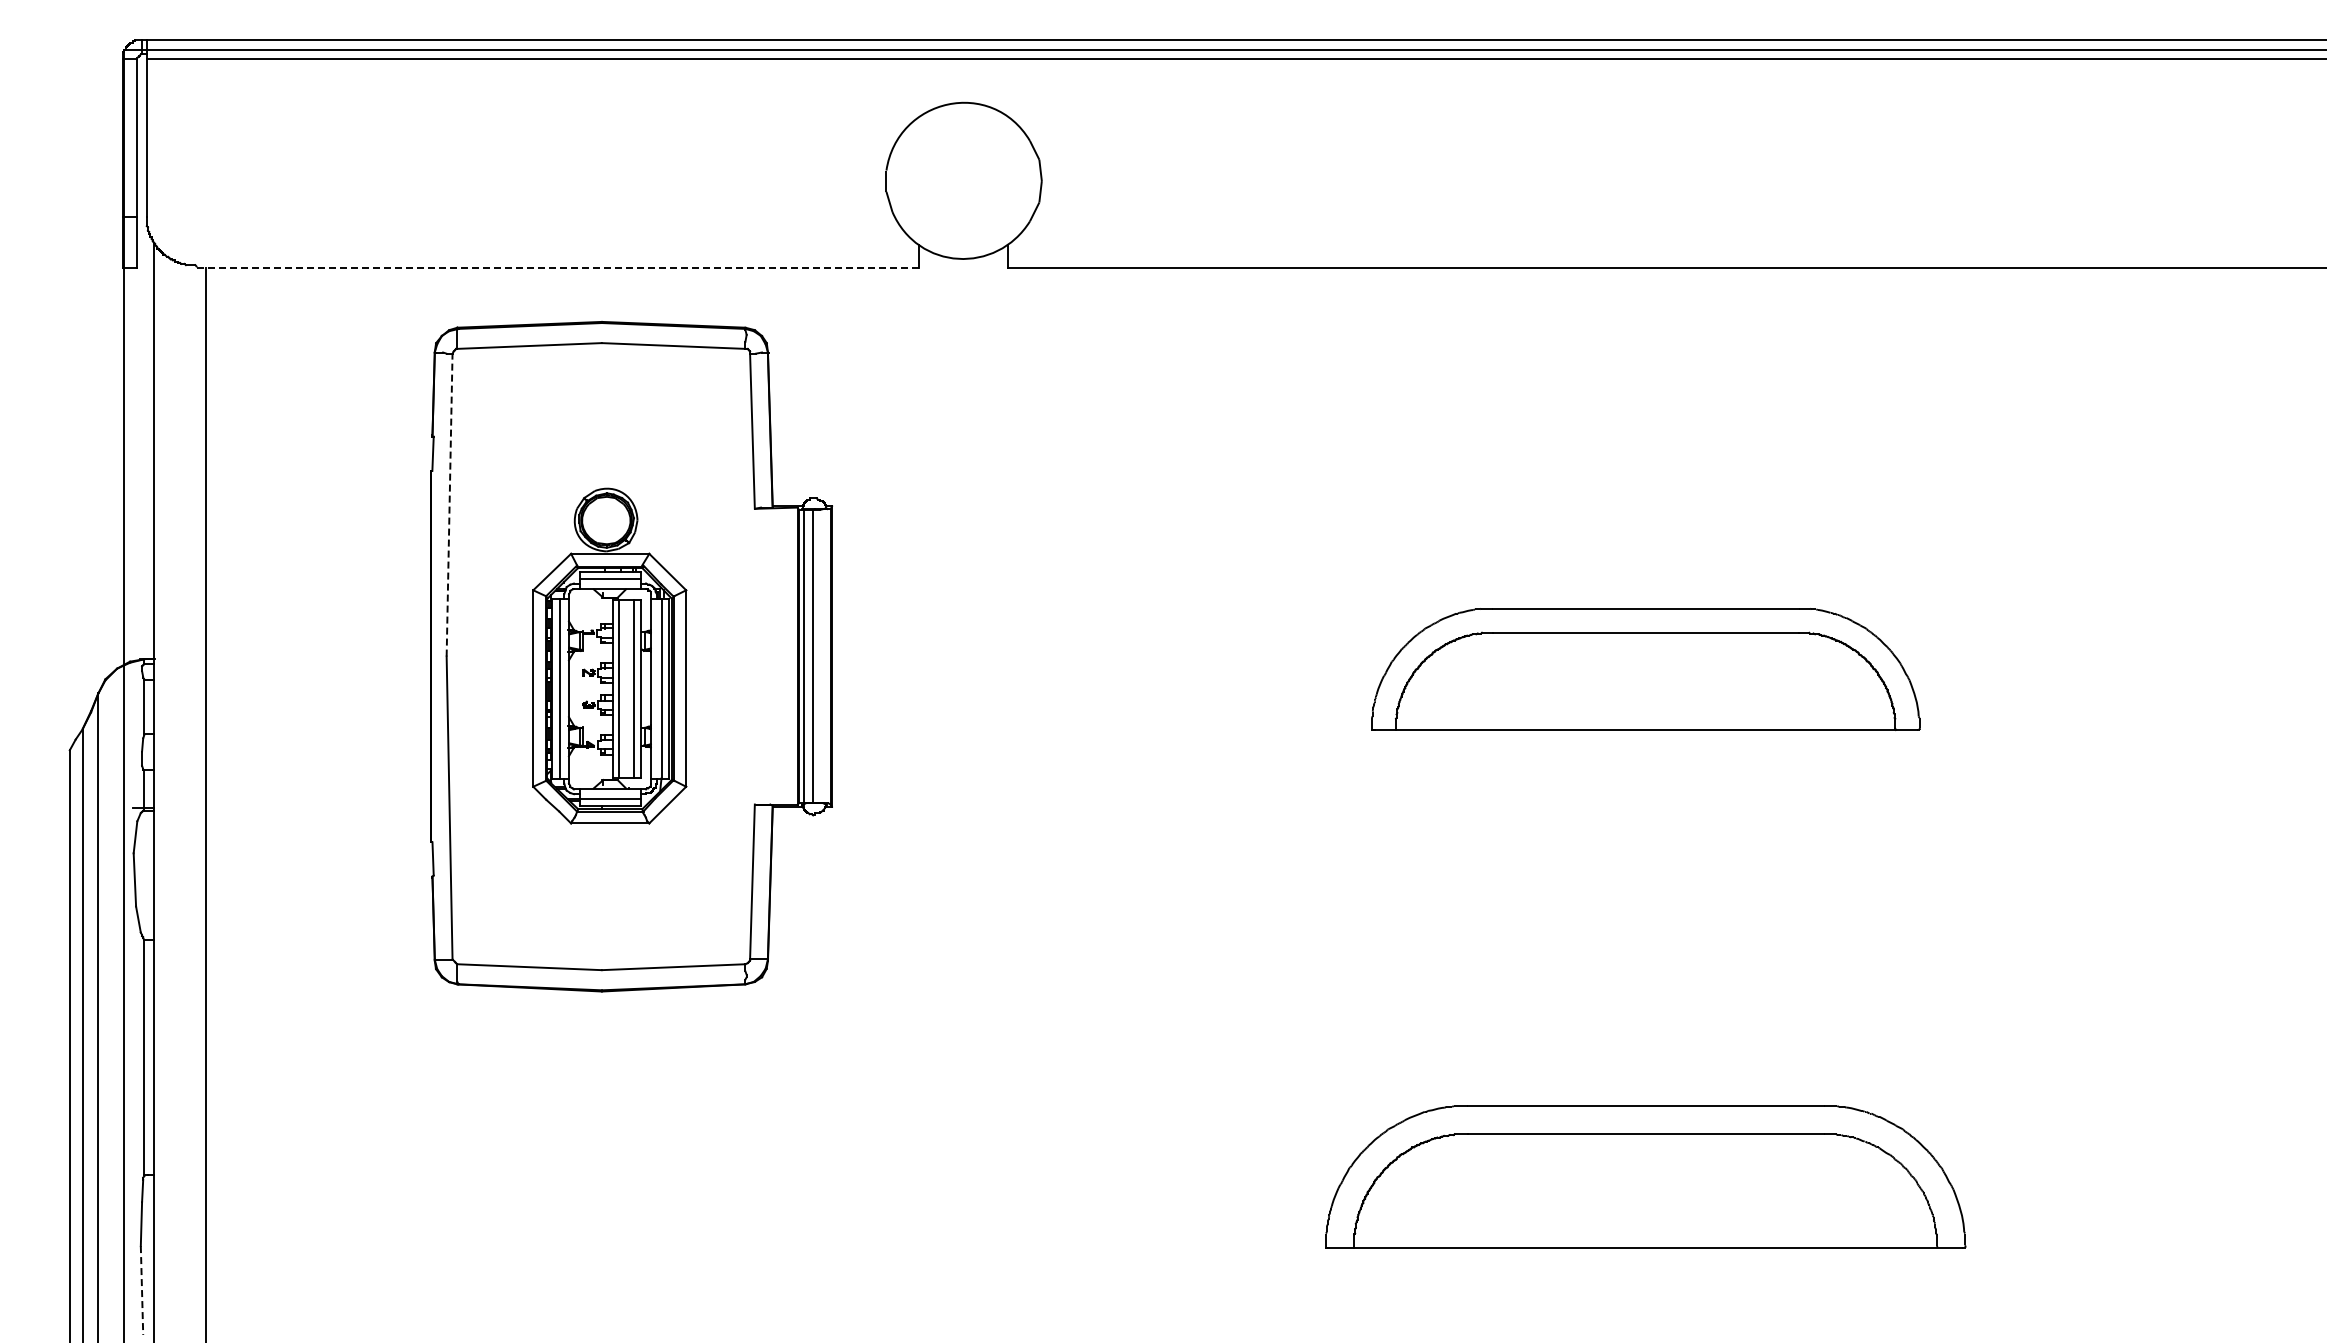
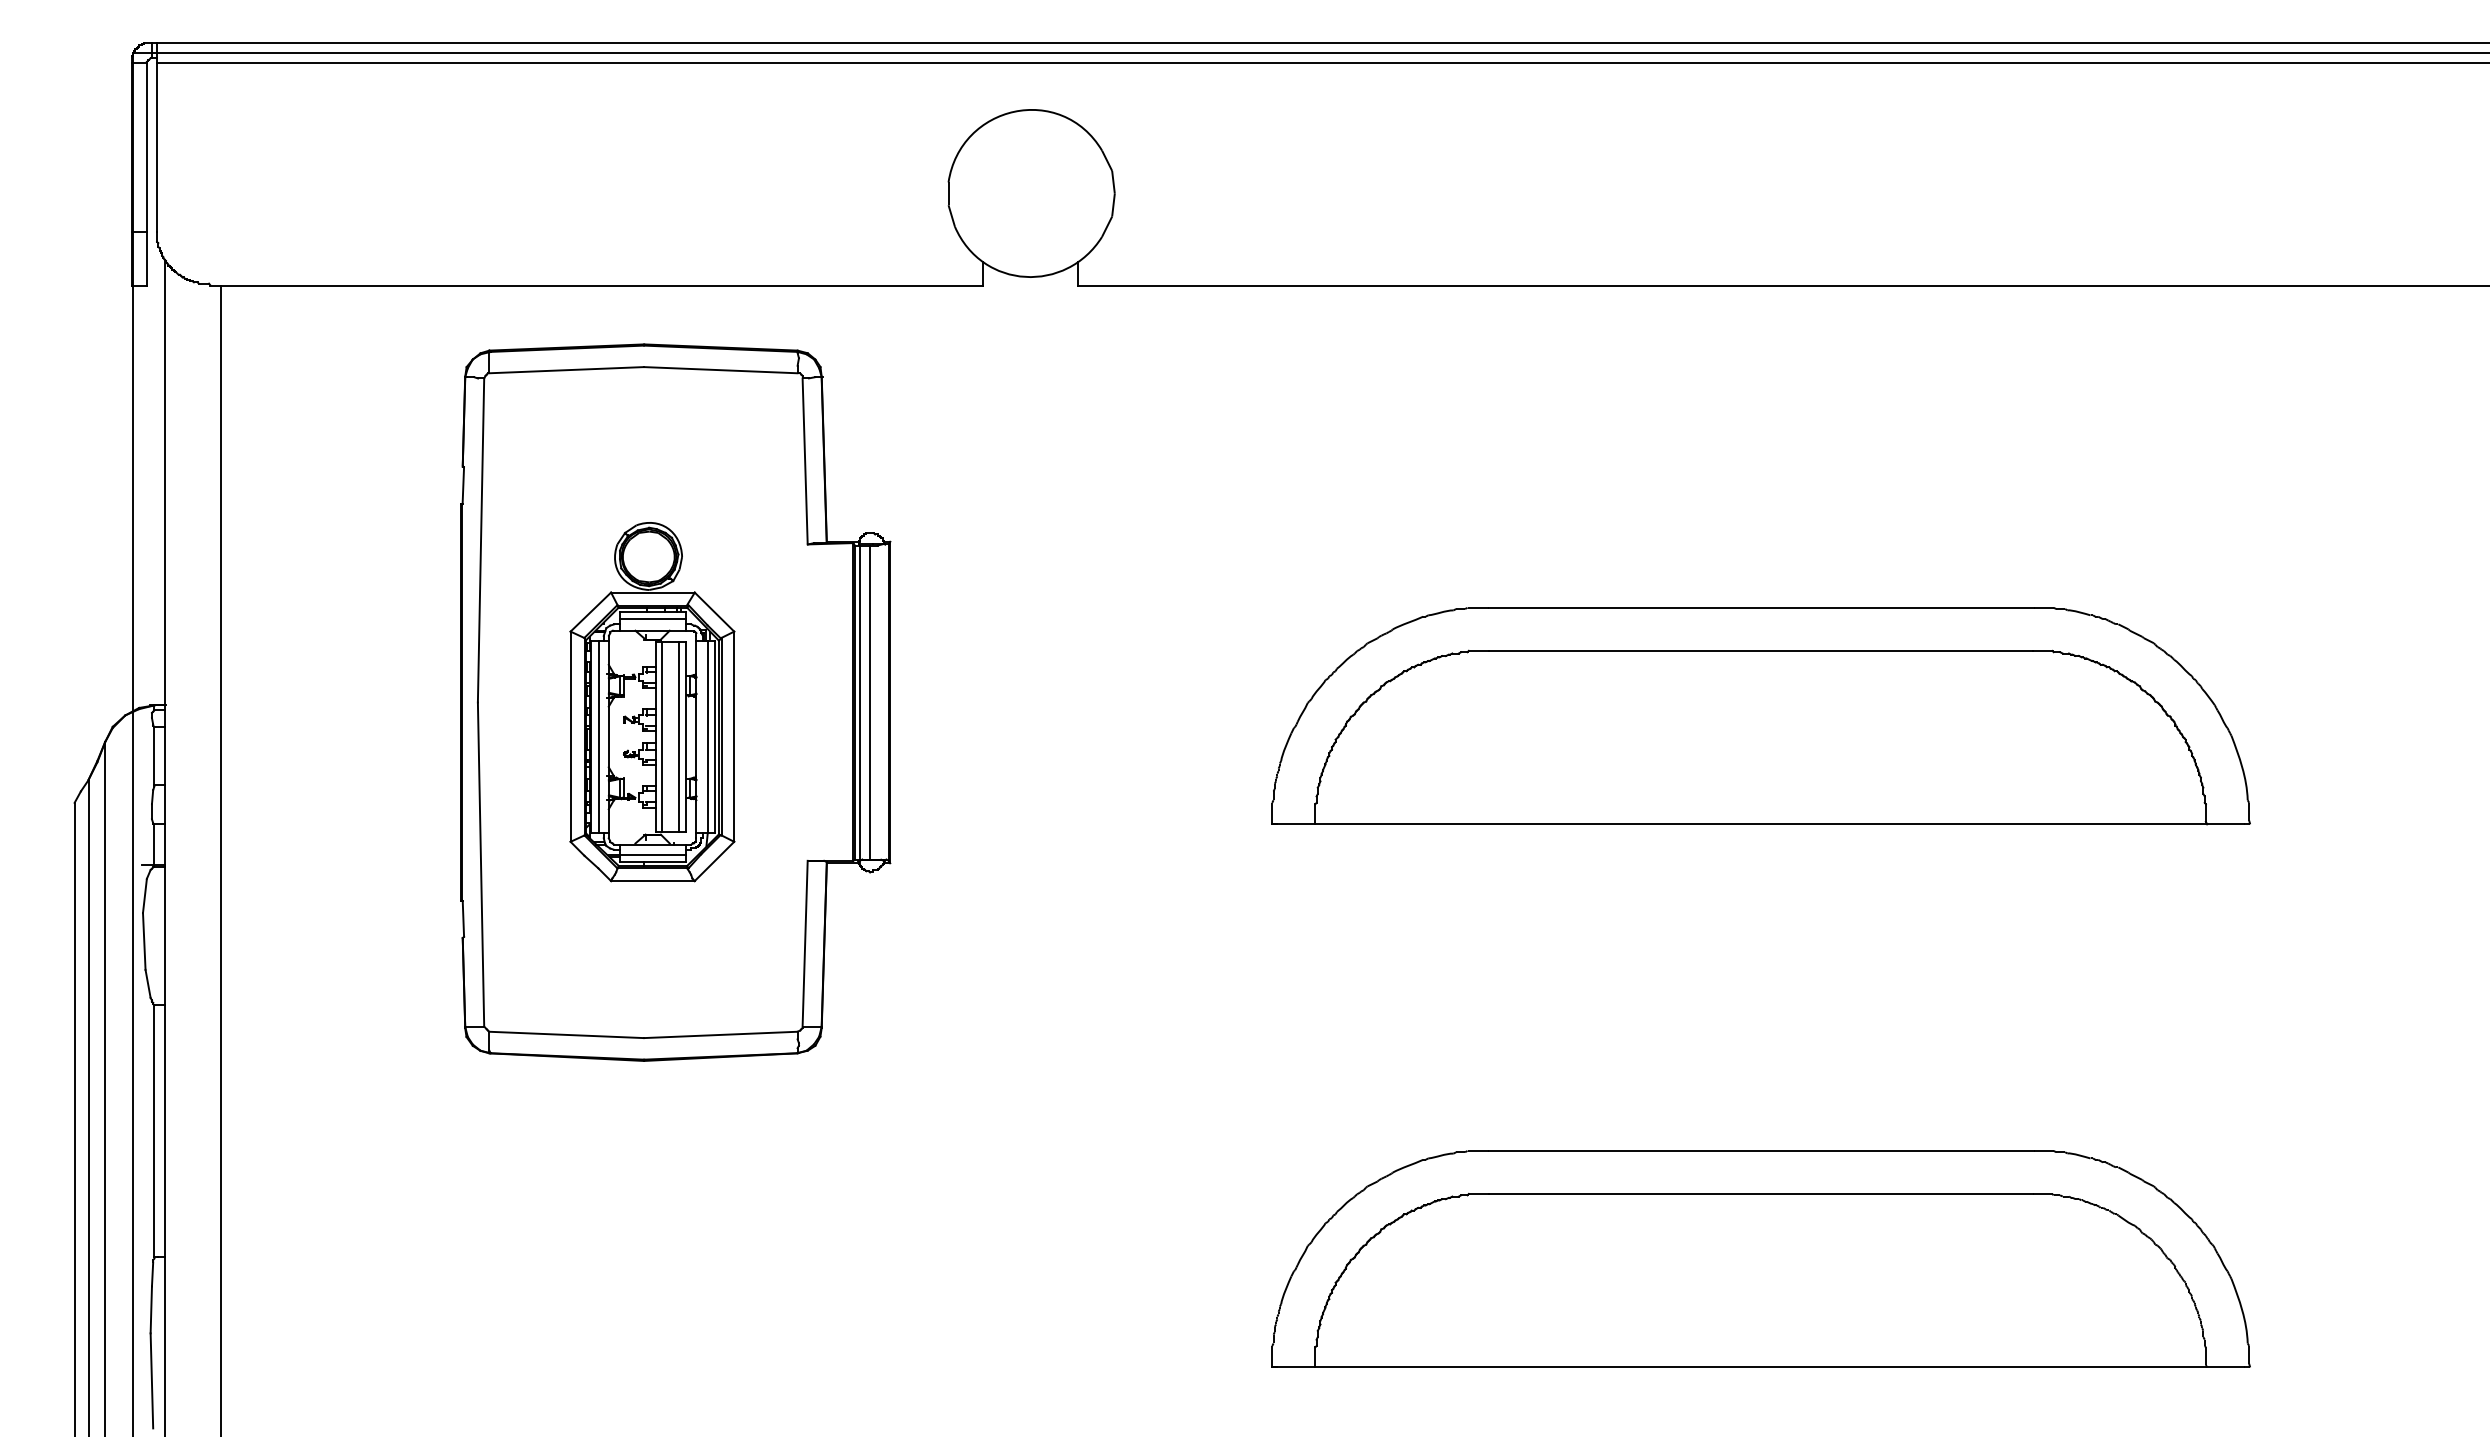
line: (556, 267) -> (595, 286), dashed -> solid
line: (449, 504) -> (480, 539), dashed -> solid
part: (1645, 669) -> (1760, 716), size x1.67
part: (1645, 1176) -> (1760, 1258), size x1.43
line: (142, 1290) -> (152, 1380), dashed -> solid

